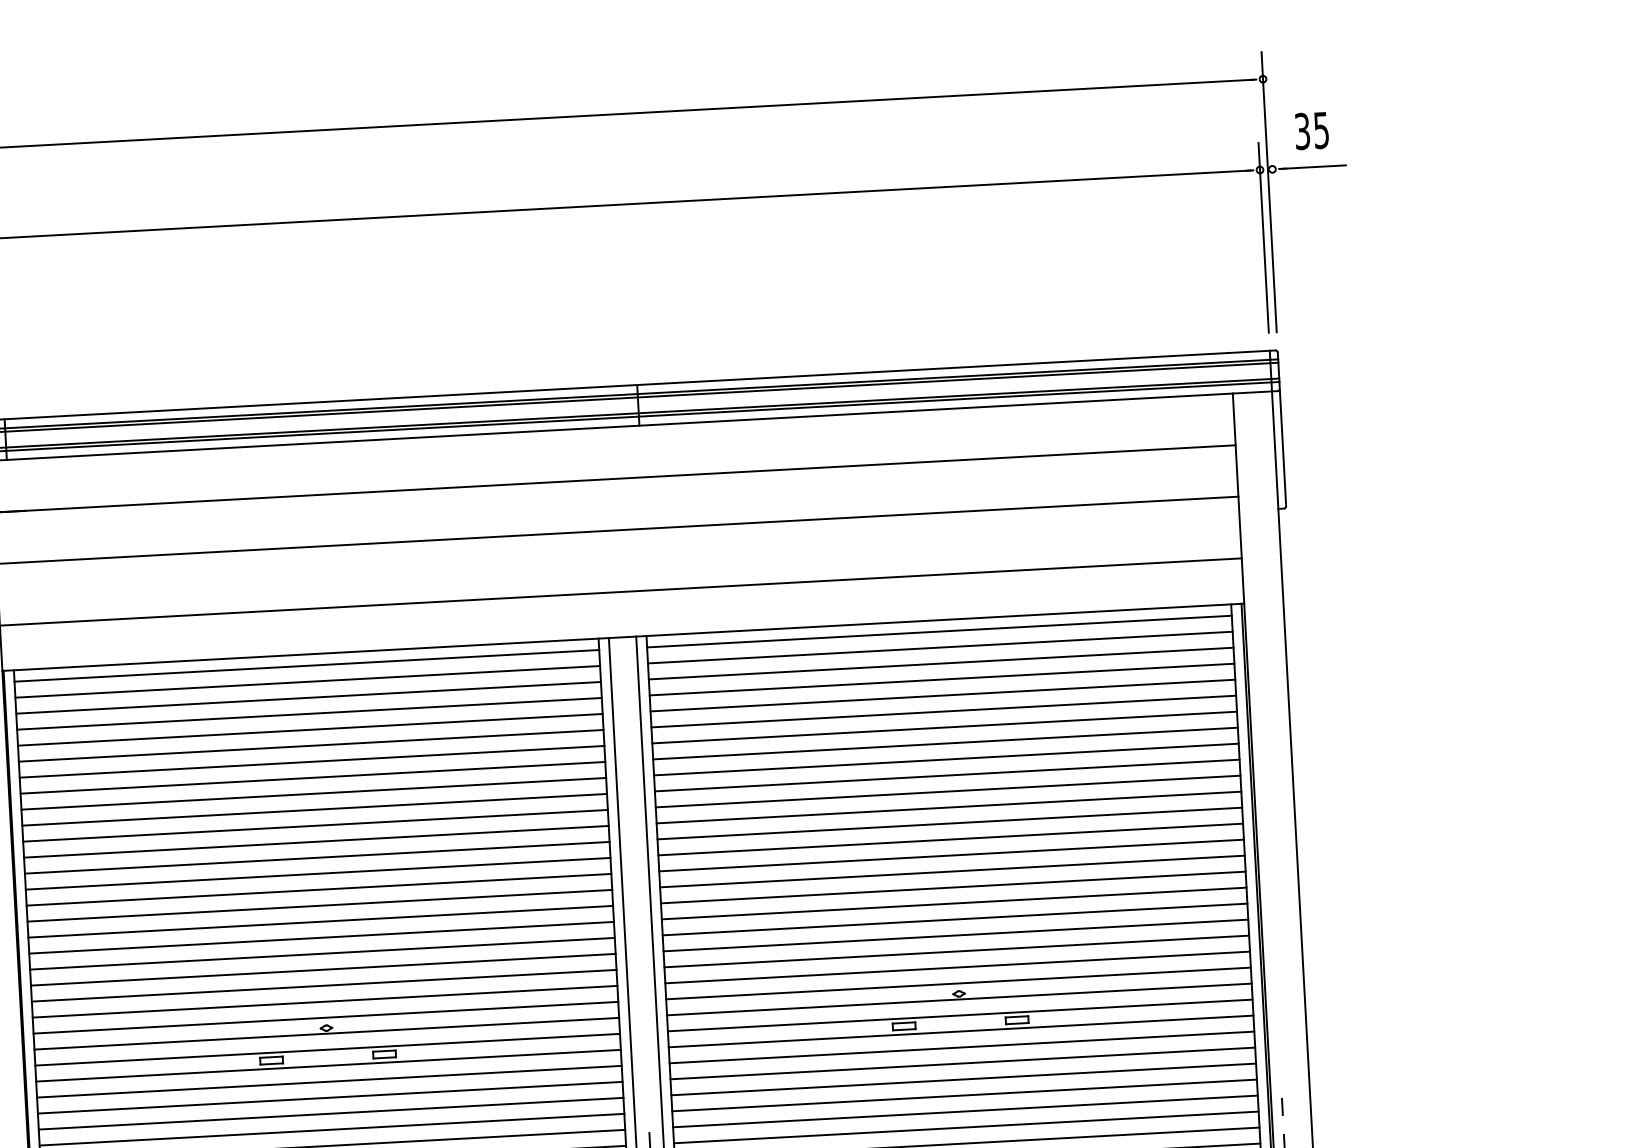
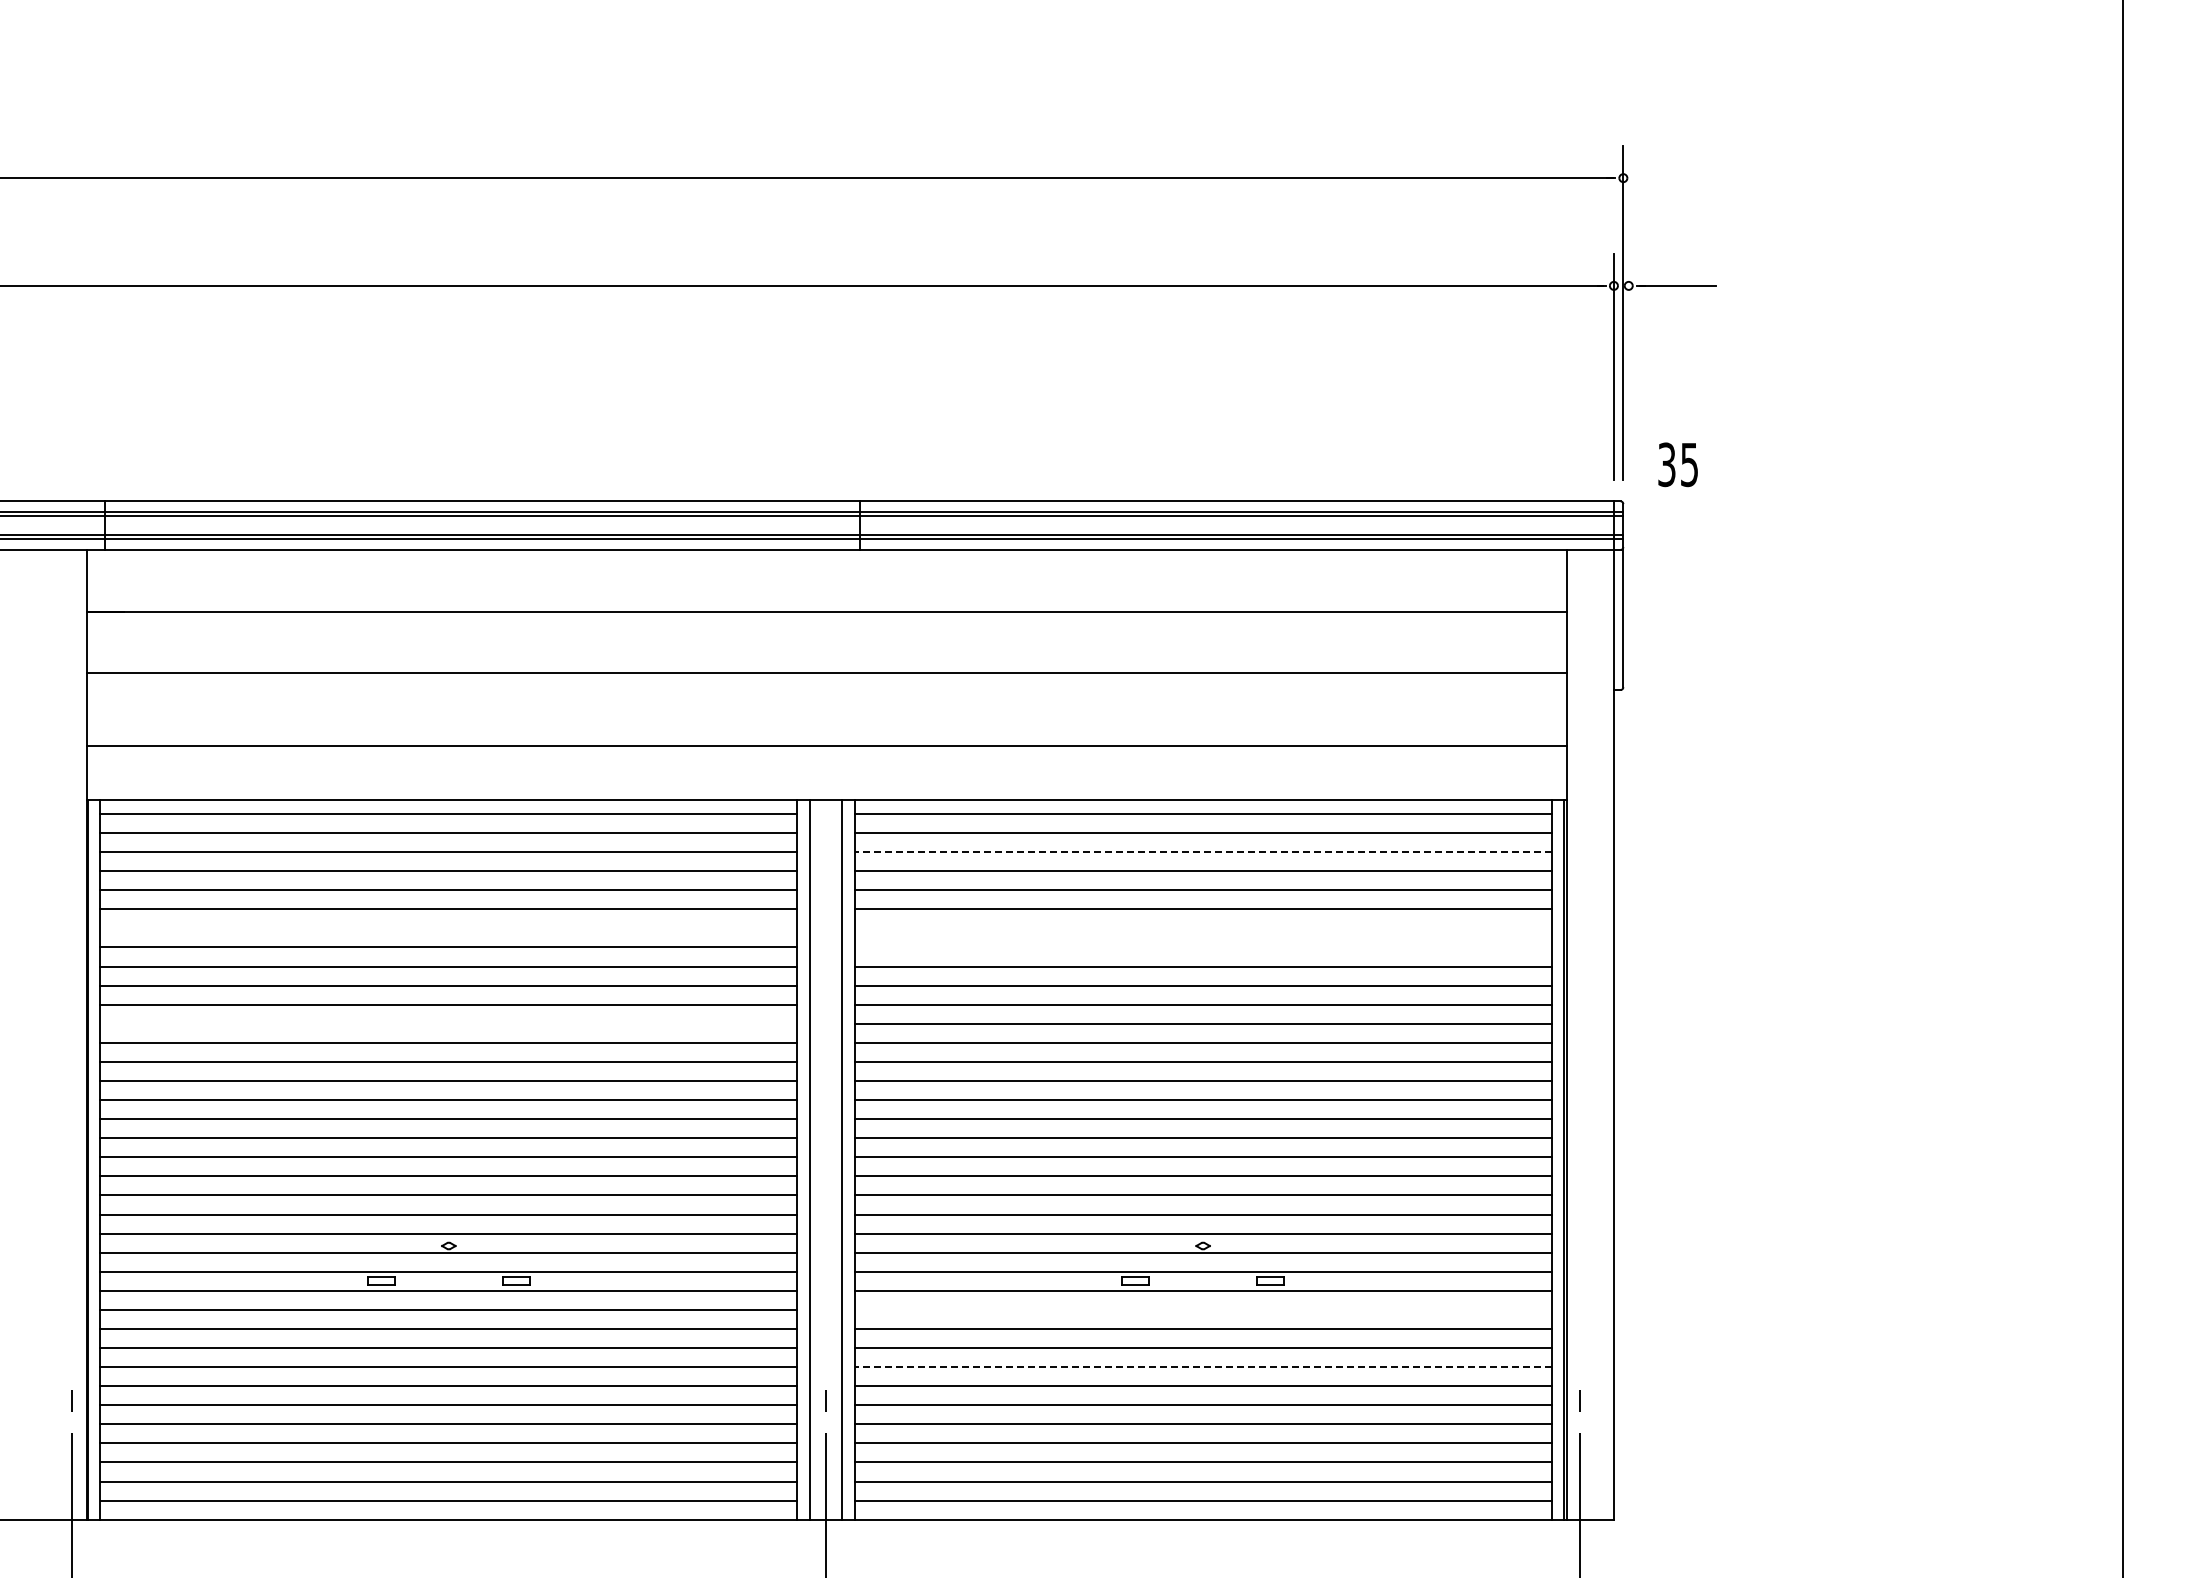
text: (1311, 130) -> (1677, 464), moved
line: (941, 663) -> (1203, 852), solid -> dashed
line: (944, 727) -> (1202, 928), removed
line: (945, 743) -> (1202, 947), removed
line: (311, 761) -> (448, 928), removed
line: (316, 841) -> (448, 1023), removed
line: (961, 1047) -> (1202, 1309), removed
line: (964, 1095) -> (1203, 1367), solid -> dashed

